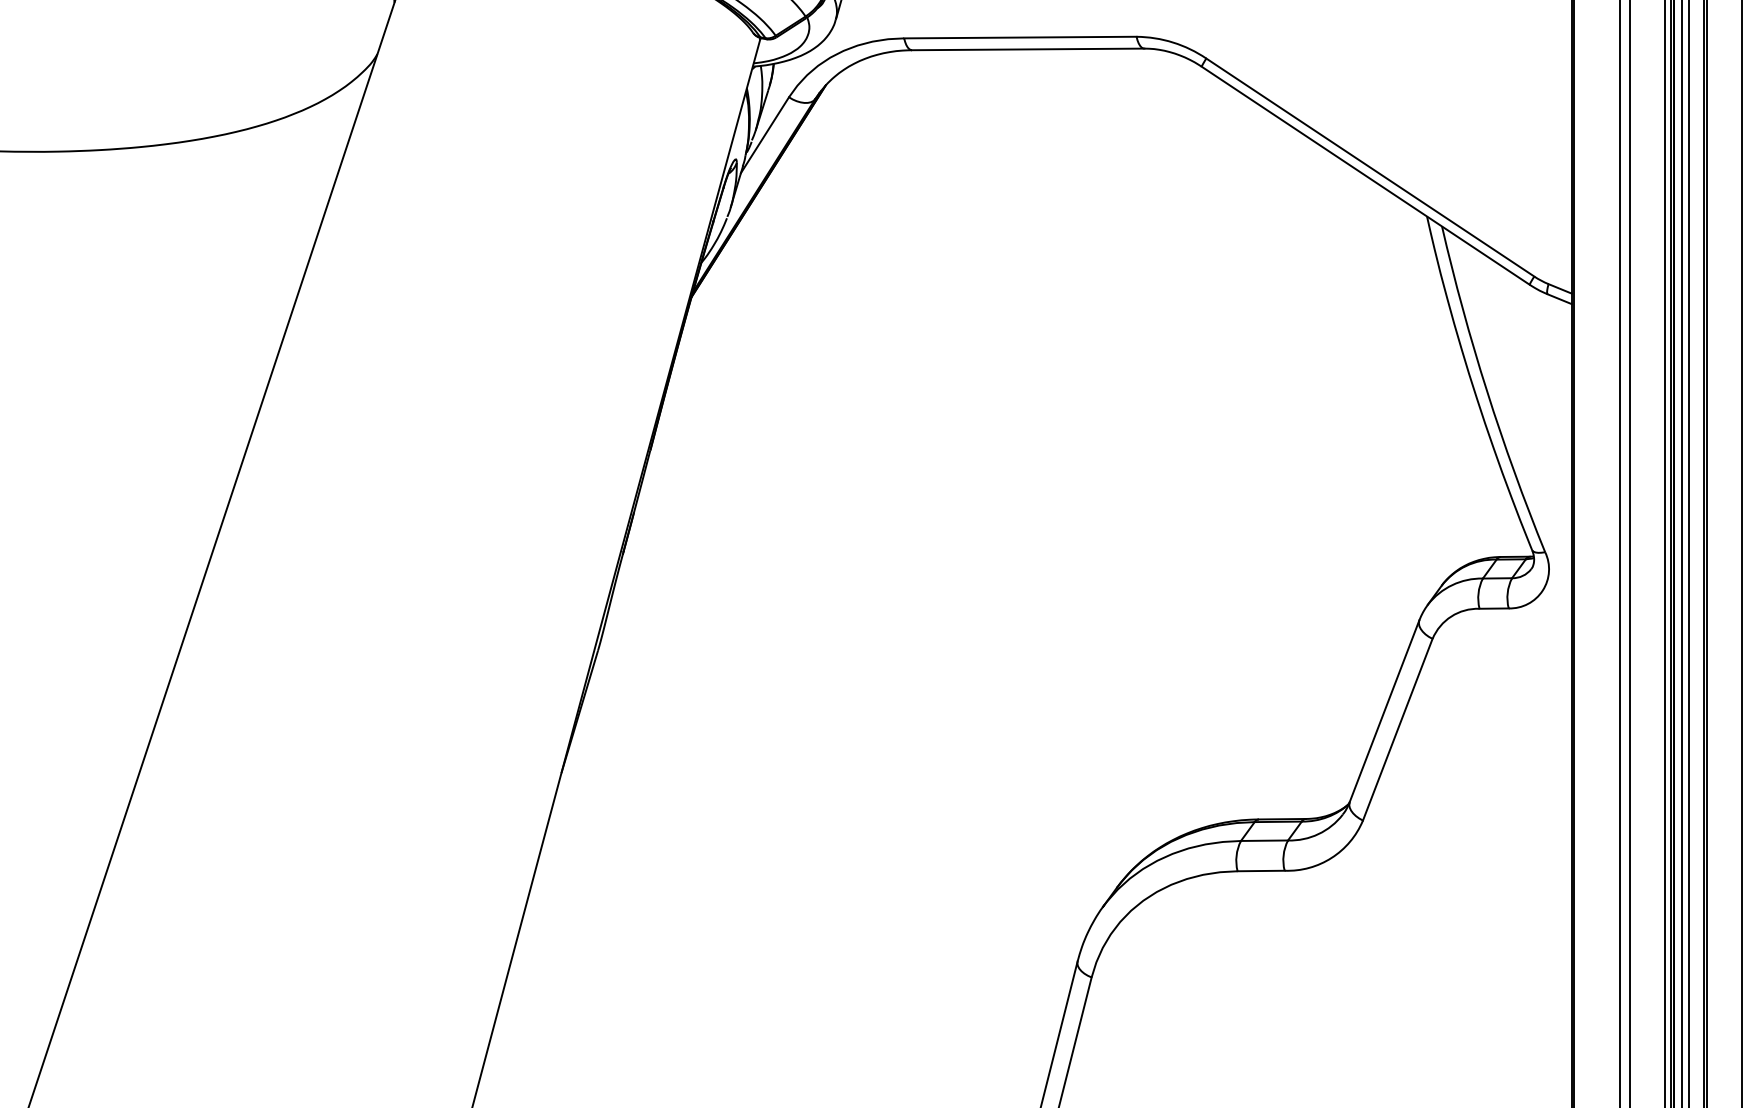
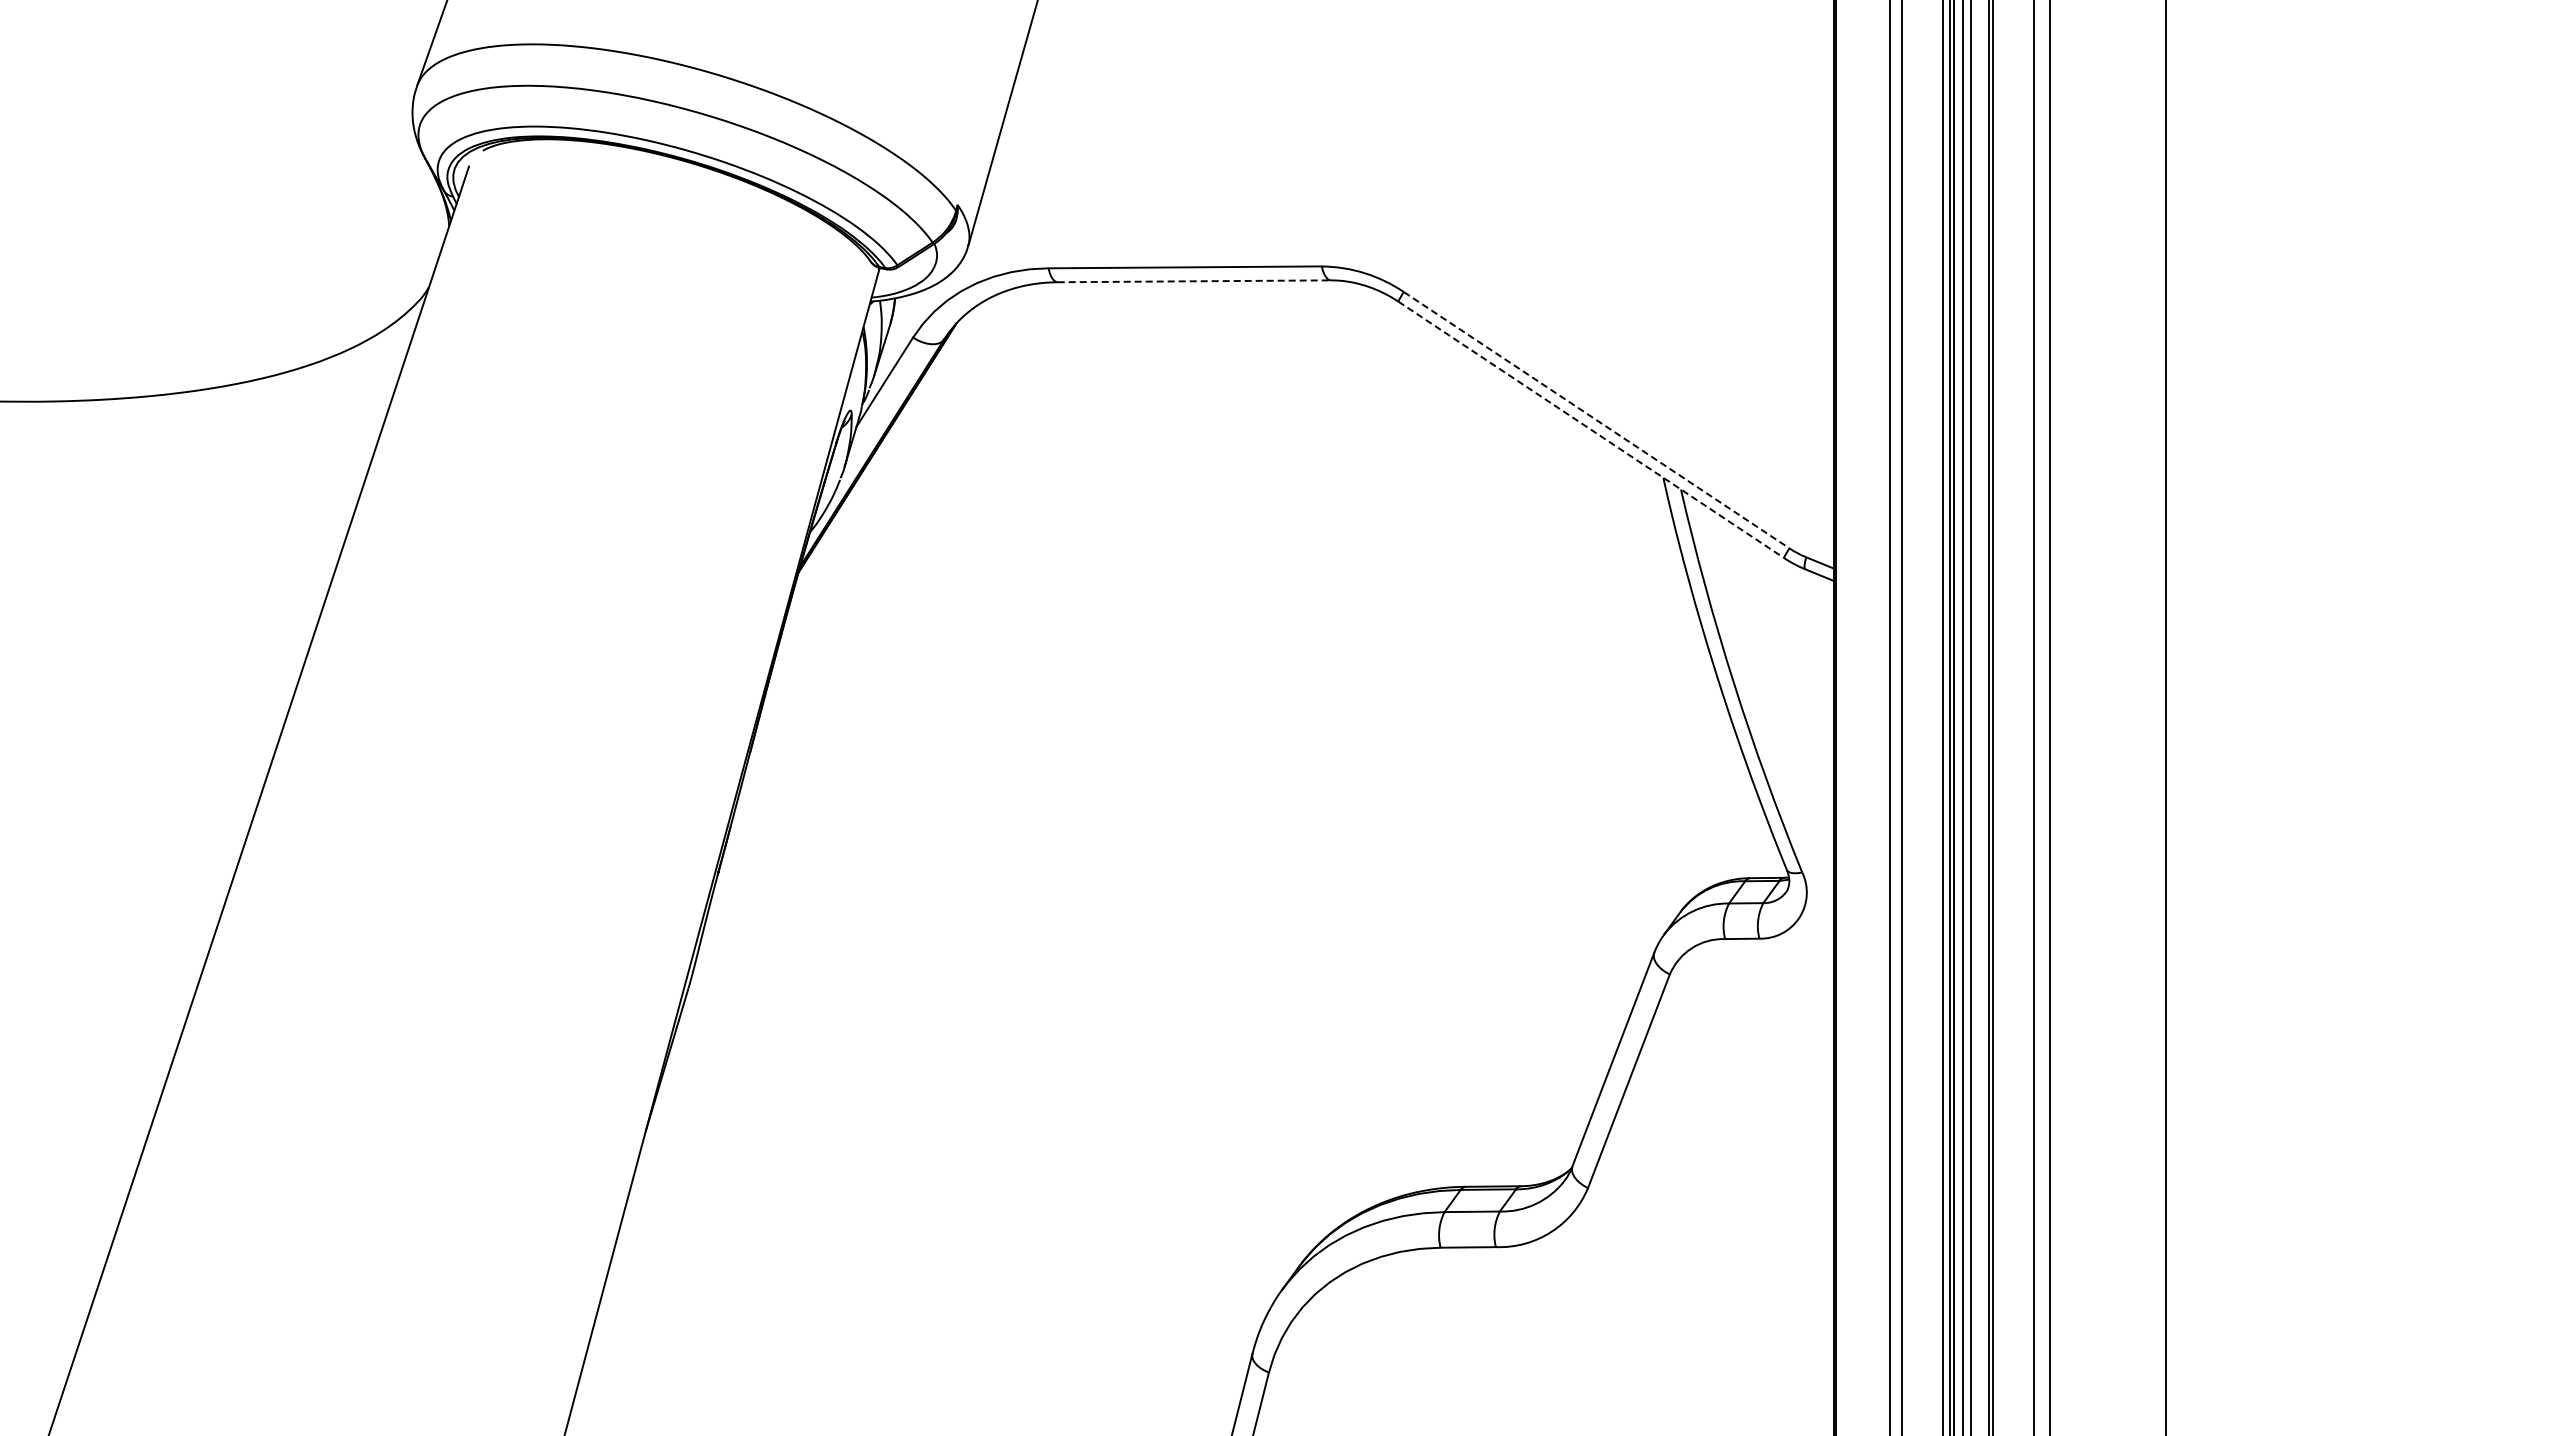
line: (1028, 49) -> (1194, 281), solid -> dashed
line: (1370, 167) -> (1596, 420), solid -> dashed
line: (1365, 175) -> (1591, 429), solid -> dashed

